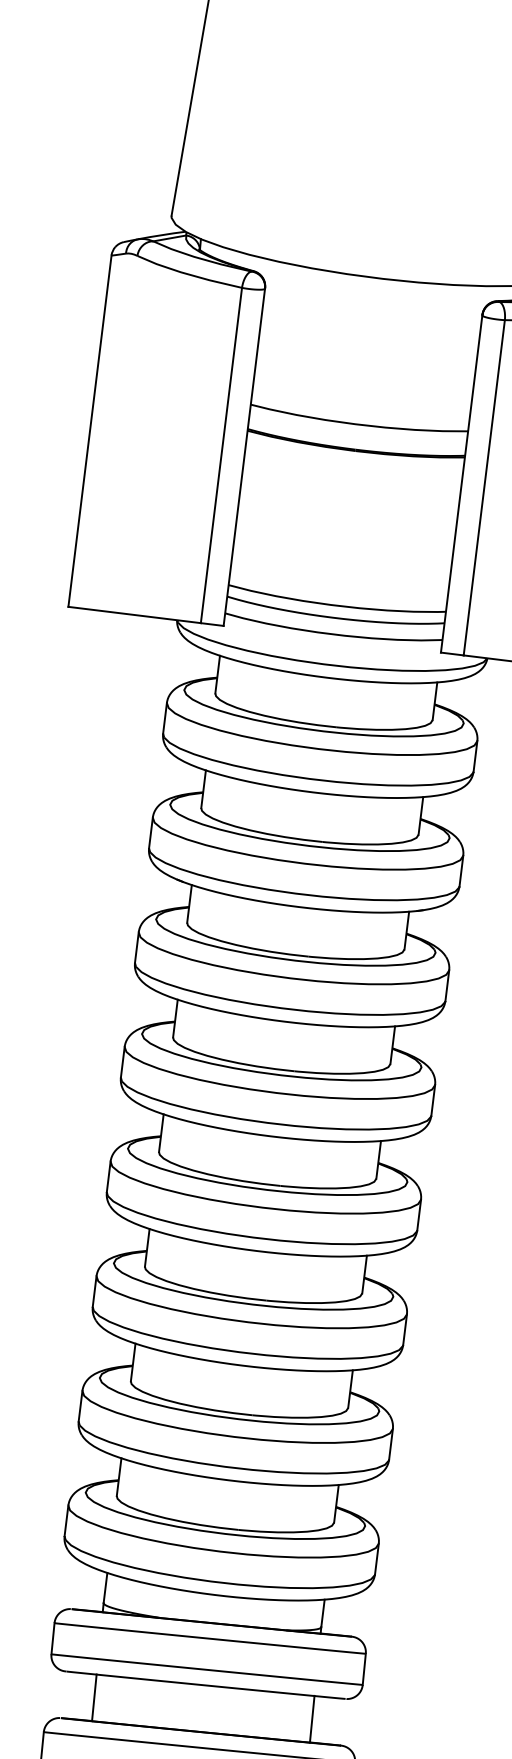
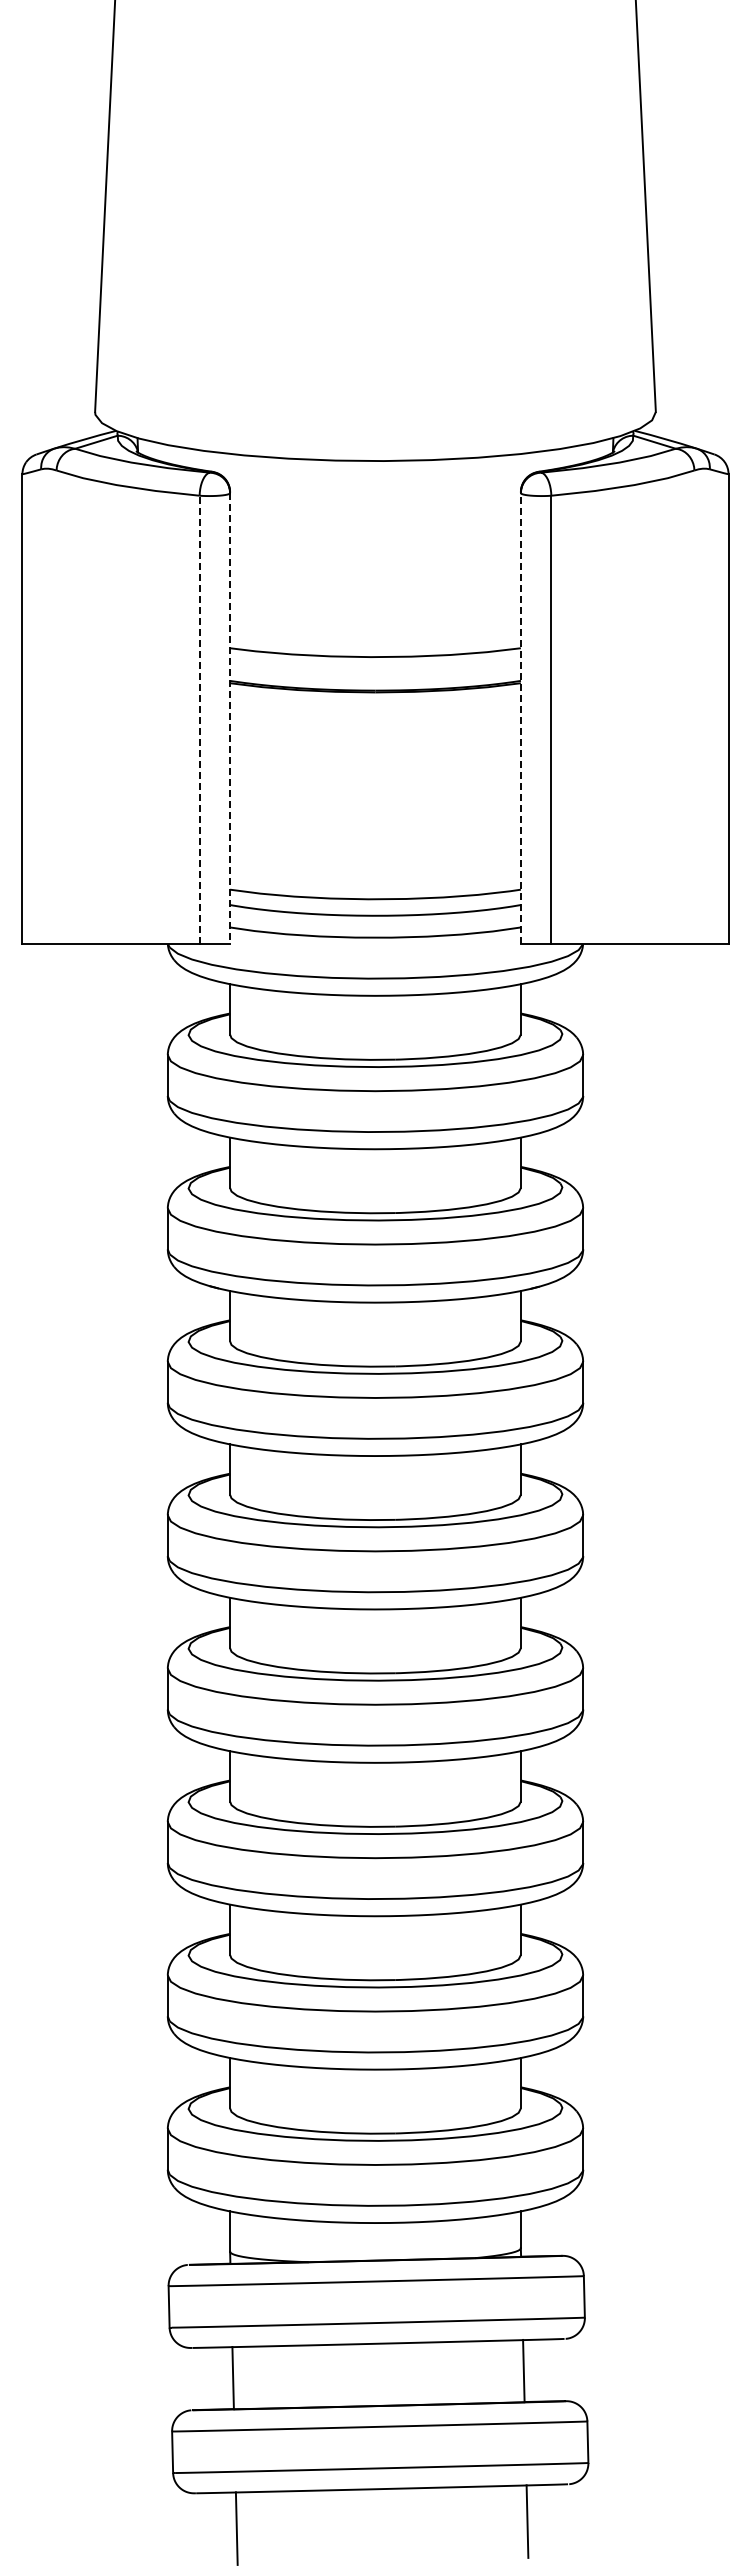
line: (221, 455) -> (199, 719), solid -> dashed
line: (244, 457) -> (230, 718), solid -> dashed
line: (461, 483) -> (520, 718), solid -> dashed

